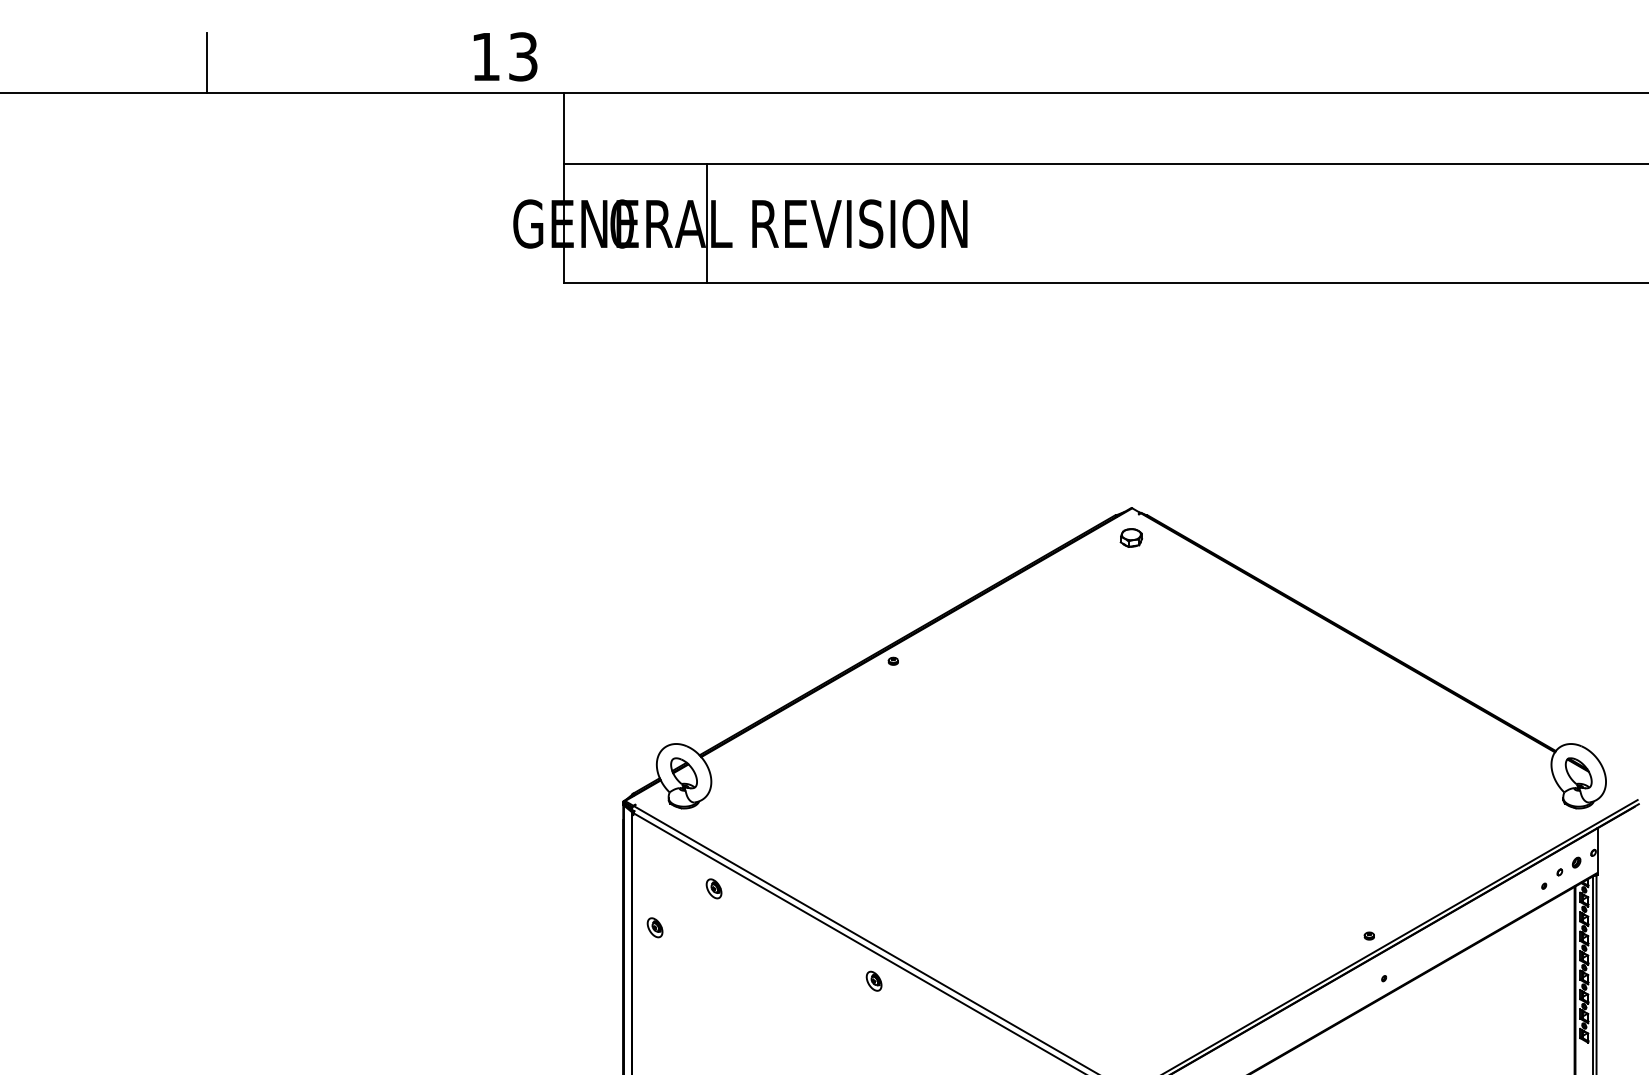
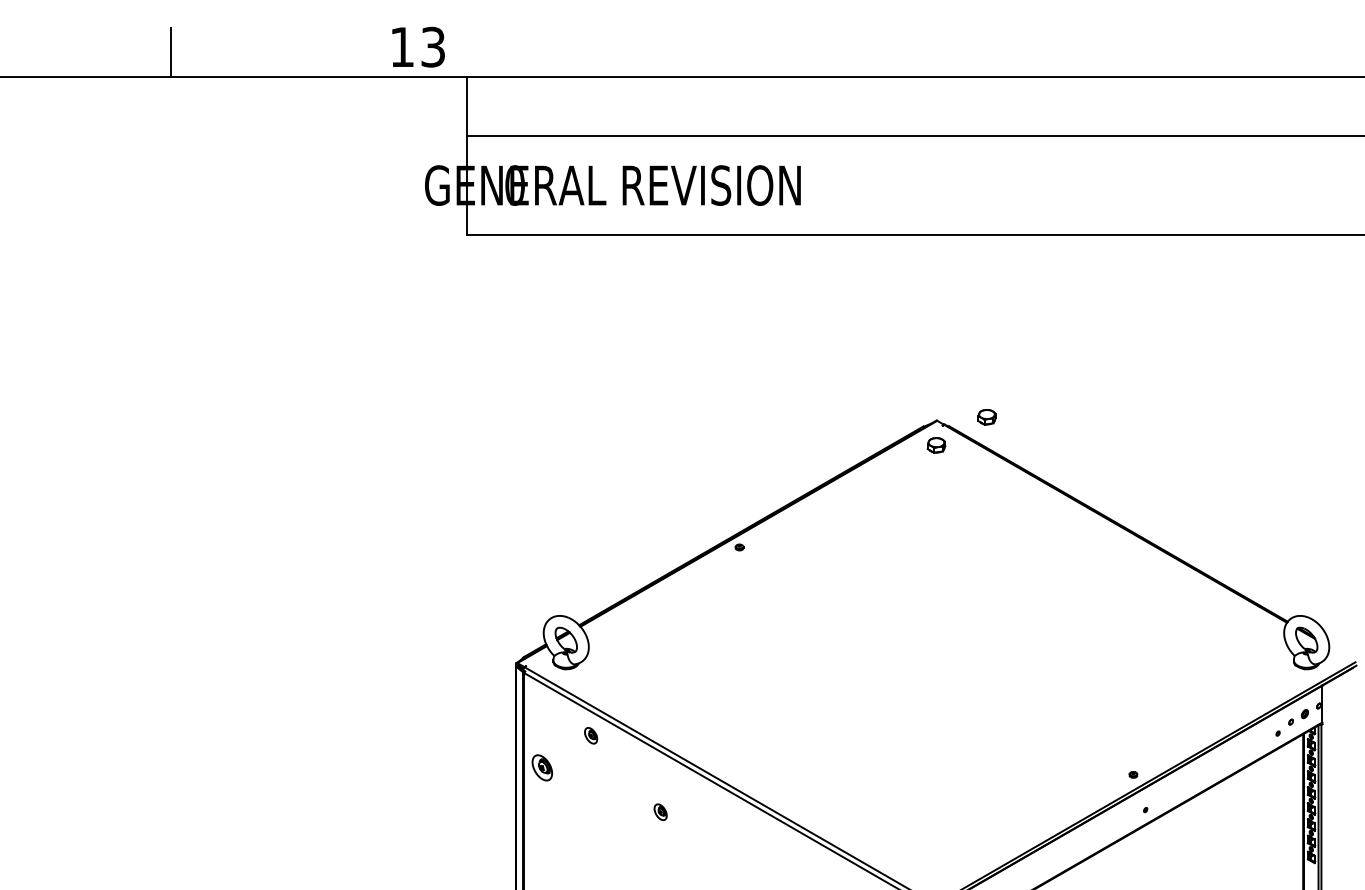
line: (707, 223) -> (585, 185), removed
part: (1192, 503) -> (987, 416), added
part: (654, 927) -> (541, 767), size x1.6
part: (873, 980) -> (660, 811), moved

